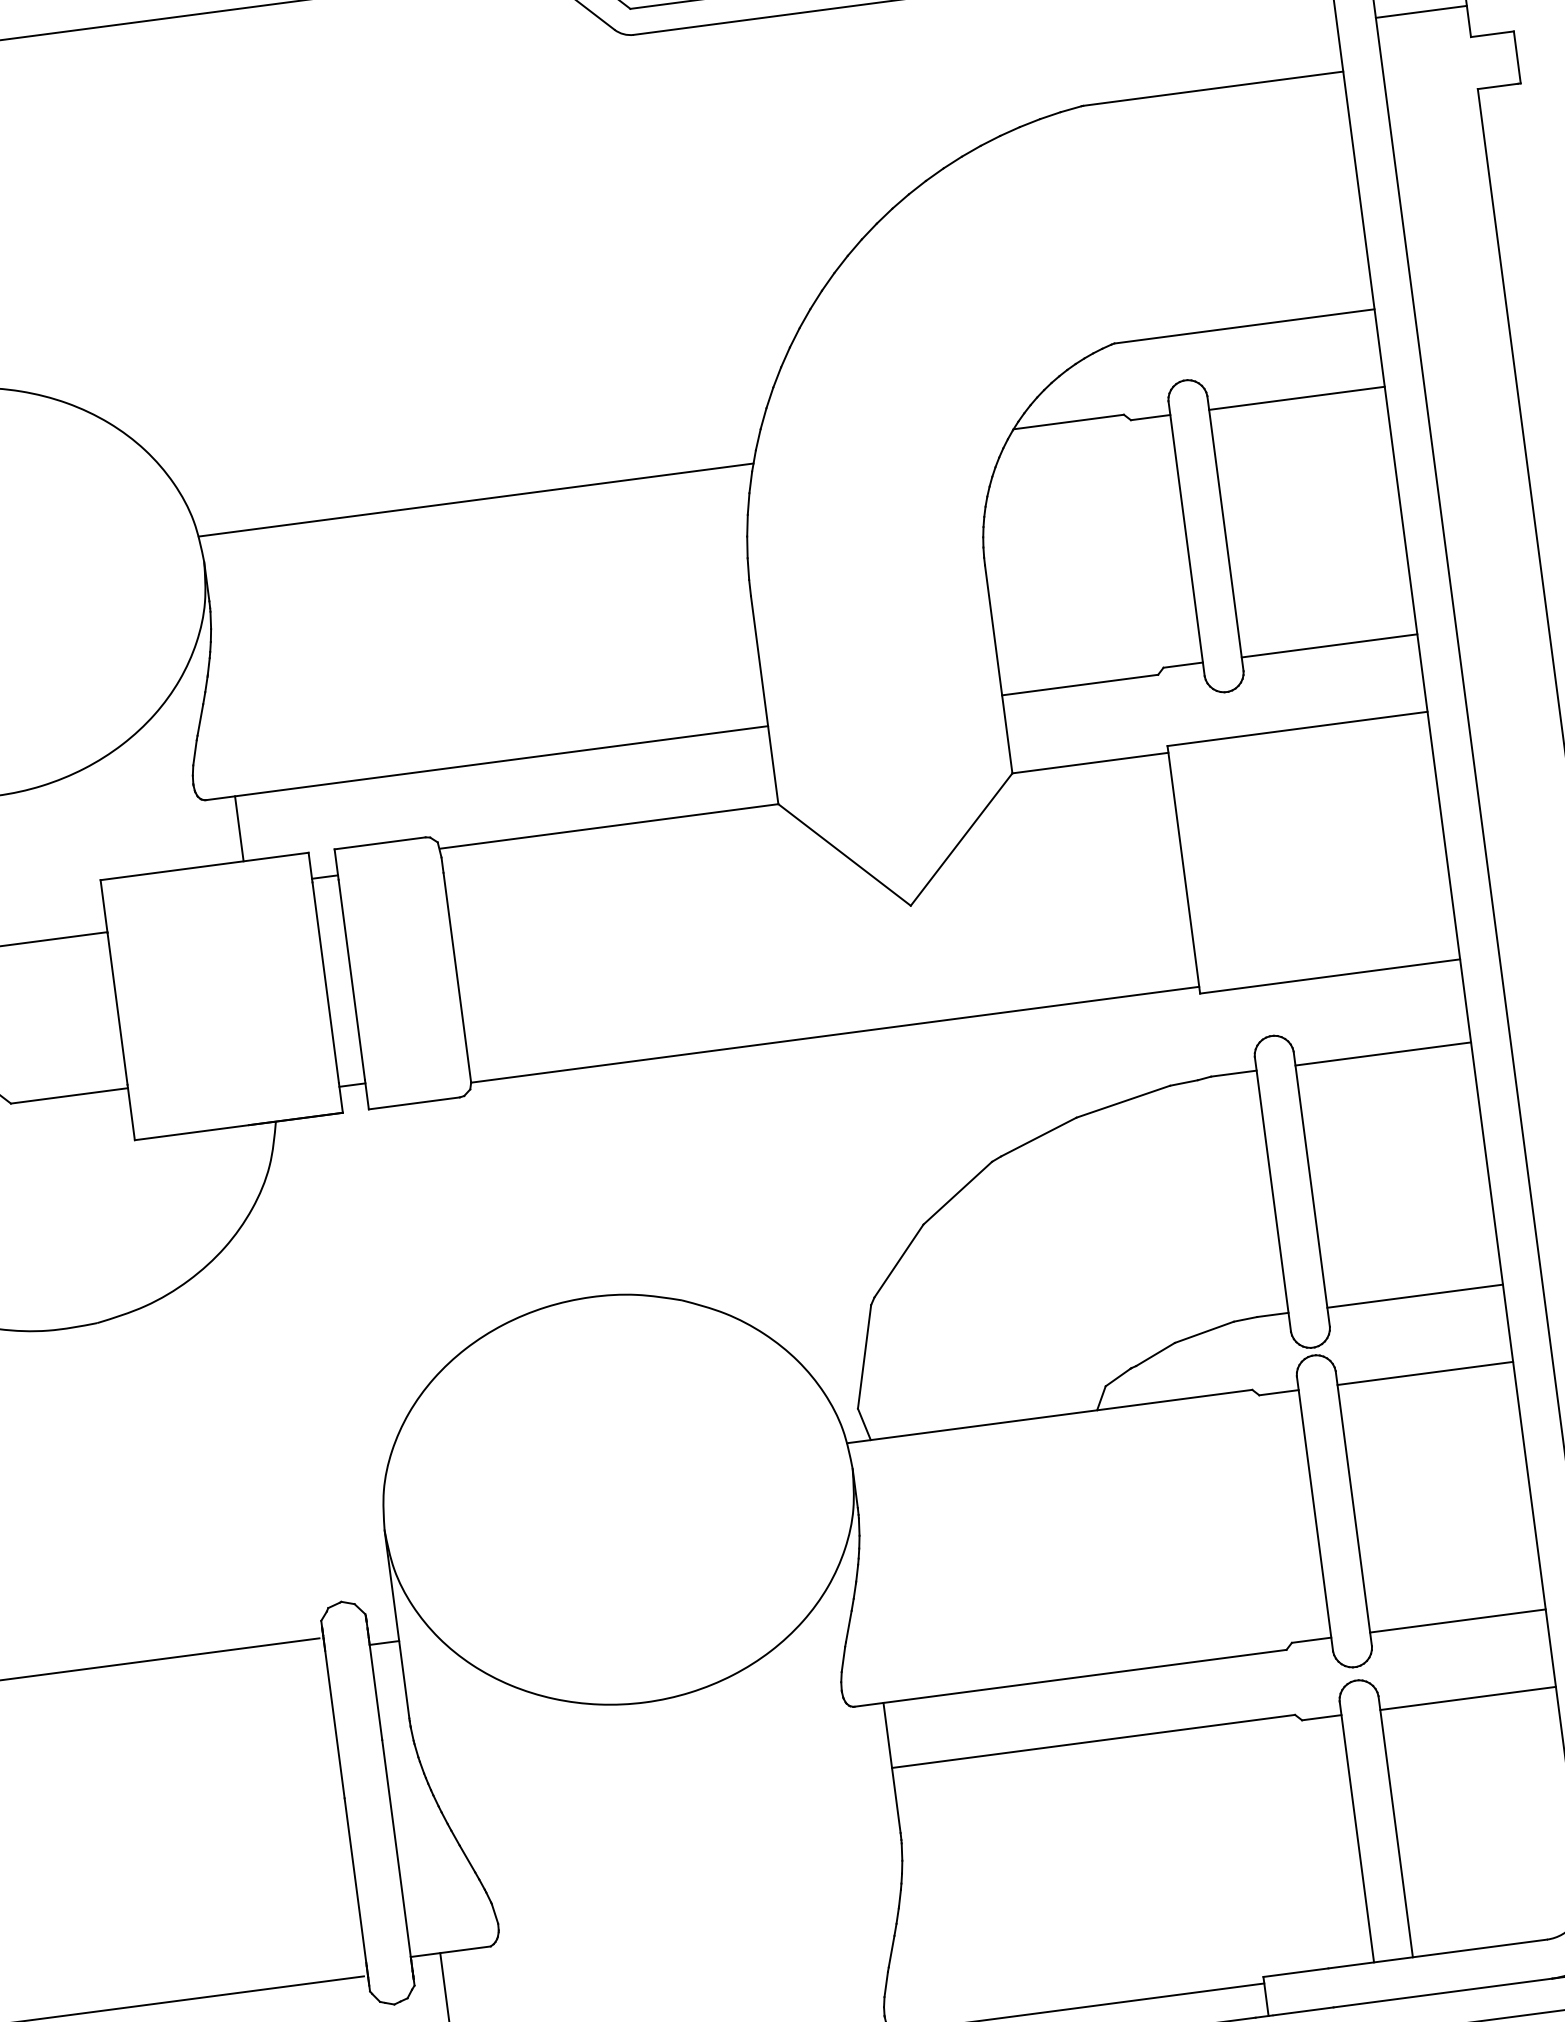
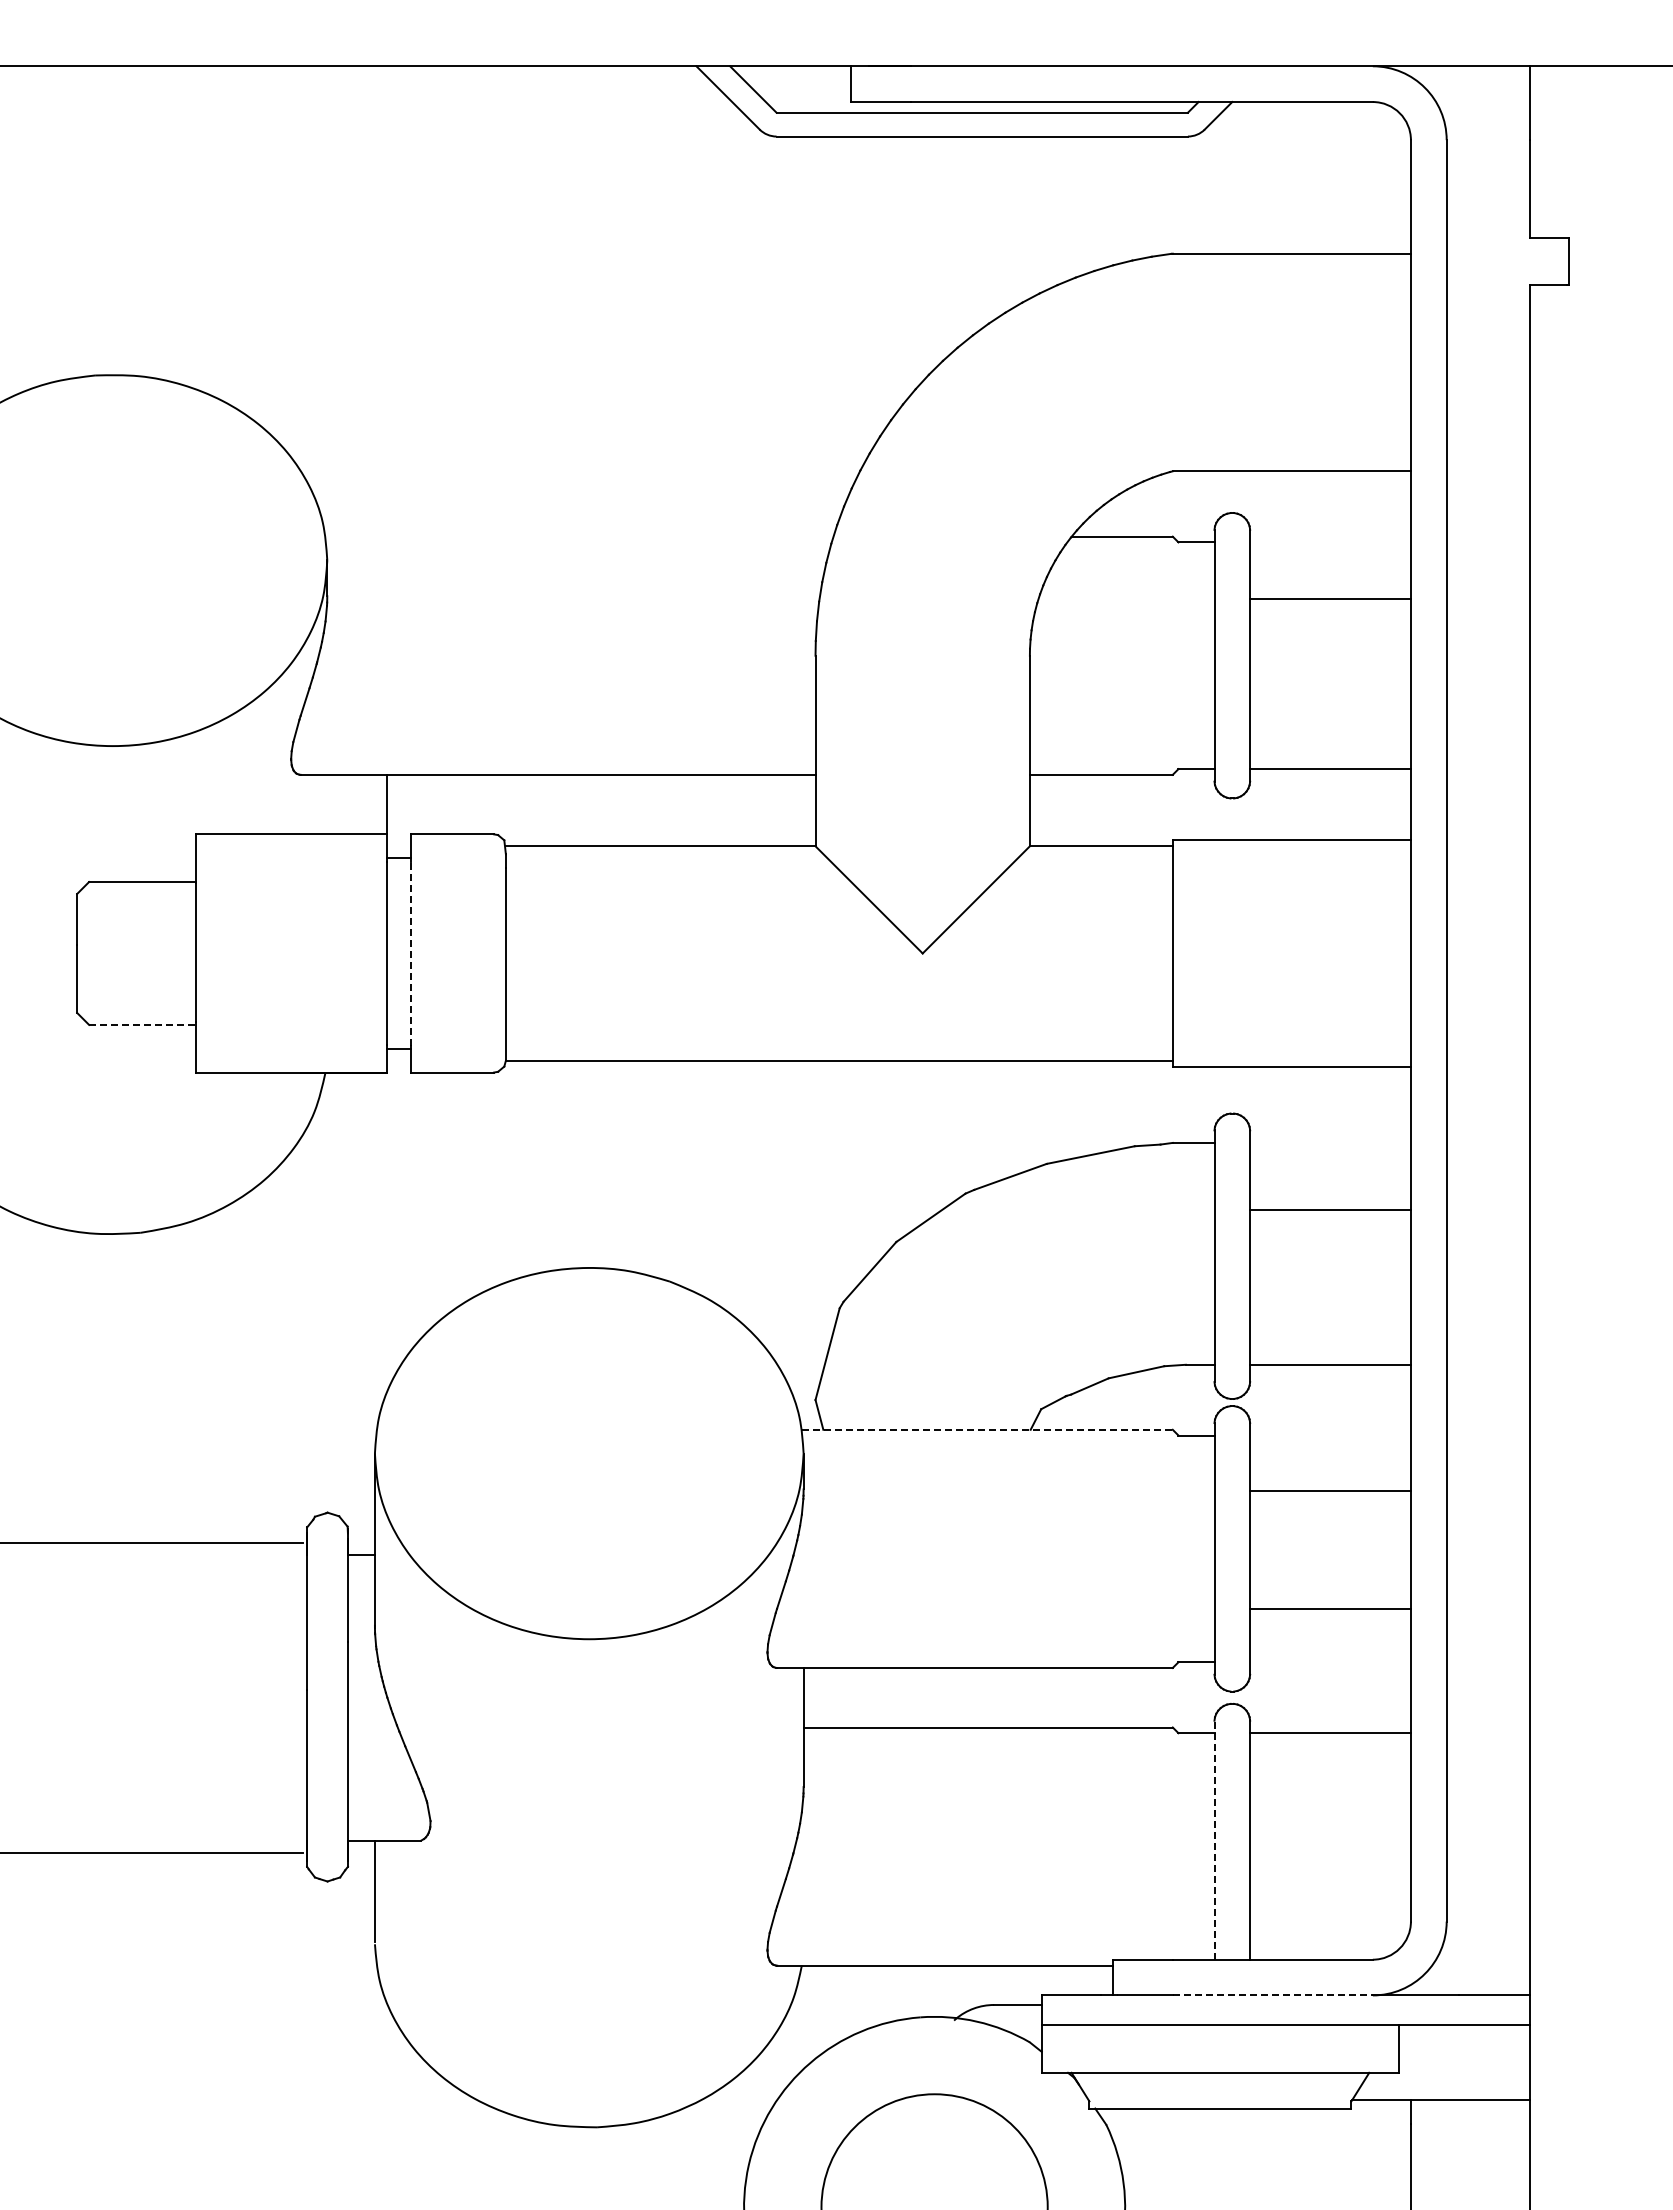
line: (1421, 12) -> (1488, 209), removed
line: (1296, 398) -> (1330, 599), moved
line: (476, 499) -> (579, 536), removed
line: (239, 828) -> (387, 804), moved
line: (351, 979) -> (410, 953), solid -> dashed
line: (1383, 1053) -> (1330, 1209), moved
line: (69, 1095) -> (142, 1024), solid -> dashed
line: (1425, 1373) -> (1330, 1490), moved
line: (1049, 1416) -> (987, 1429), solid -> dashed
line: (1457, 1621) -> (1330, 1609), moved
line: (1356, 1832) -> (1214, 1840), solid -> dashed
line: (1443, 1993) -> (1273, 1995), solid -> dashed

